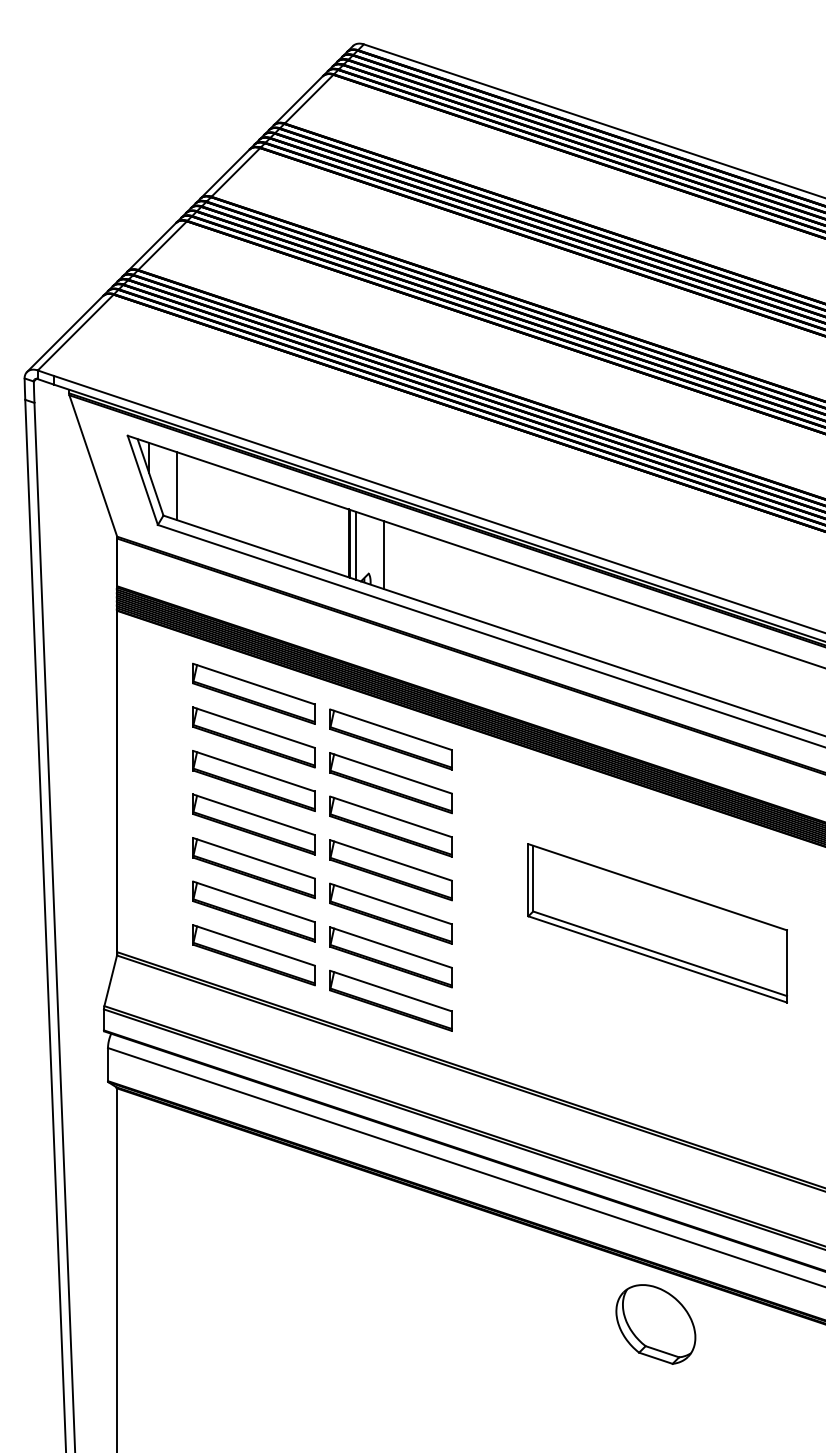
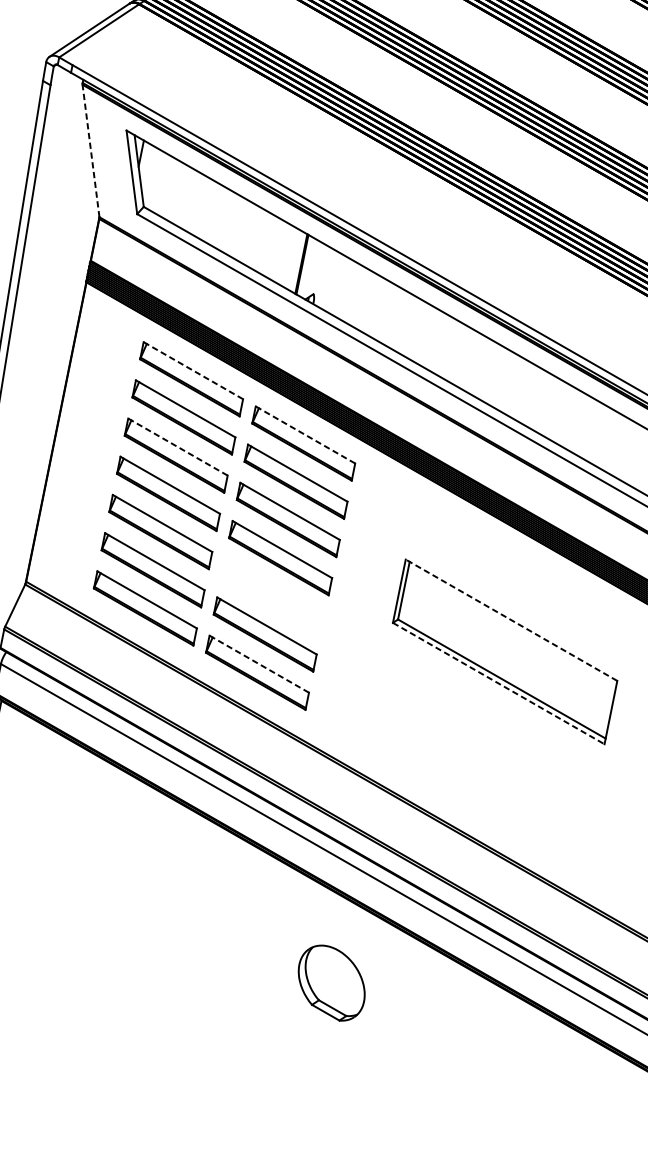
line: (93, 465) -> (91, 150), solid -> dashed
line: (176, 485) -> (160, 182), removed
line: (356, 545) -> (307, 267), removed
line: (384, 555) -> (330, 280), removed
line: (253, 683) -> (193, 370), solid -> dashed
line: (390, 729) -> (305, 434), solid -> dashed
line: (253, 771) -> (177, 447), solid -> dashed
line: (657, 887) -> (511, 620), solid -> dashed
part: (390, 913) -> (272, 596), removed
line: (658, 959) -> (499, 683), solid -> dashed
line: (390, 990) -> (258, 663), solid -> dashed
part: (655, 1324) -> (331, 983), moved

